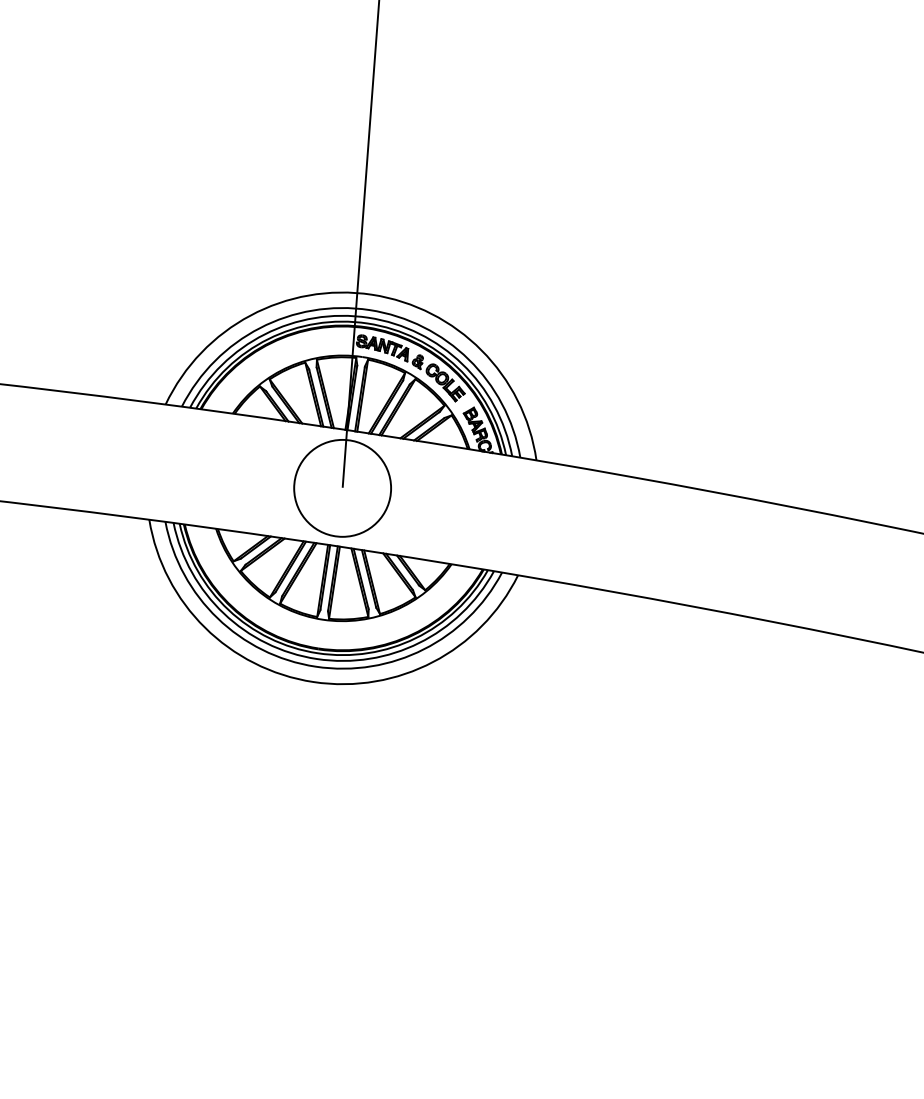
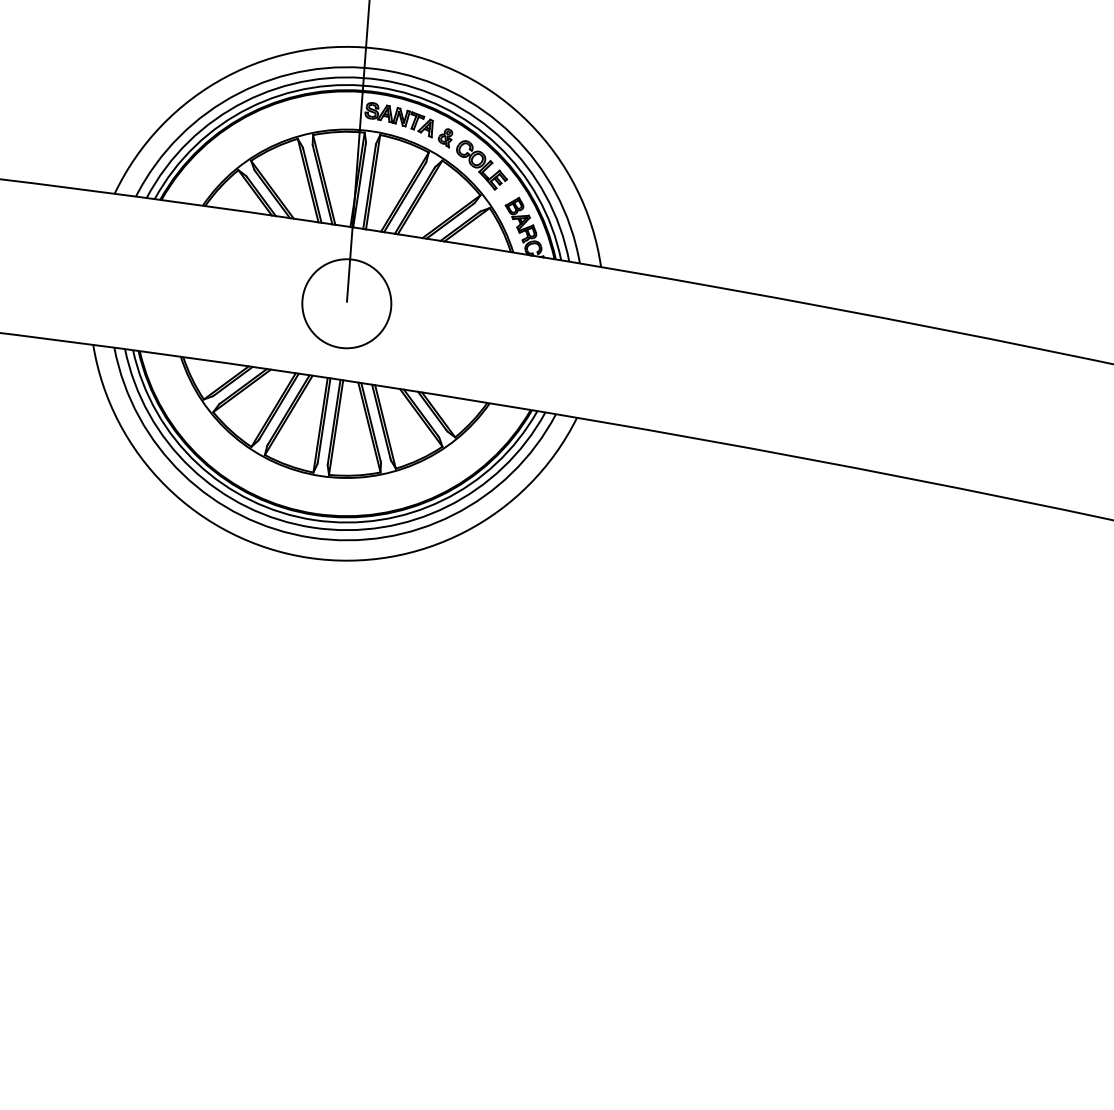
circle: (342, 487) -> (346, 302), size x0.7

